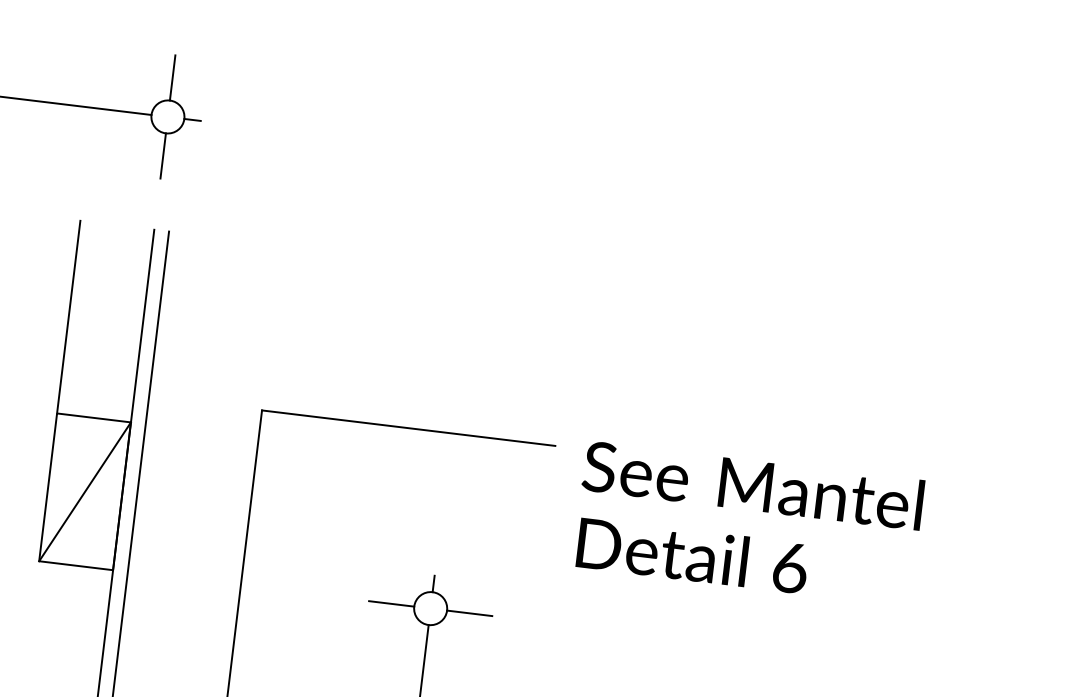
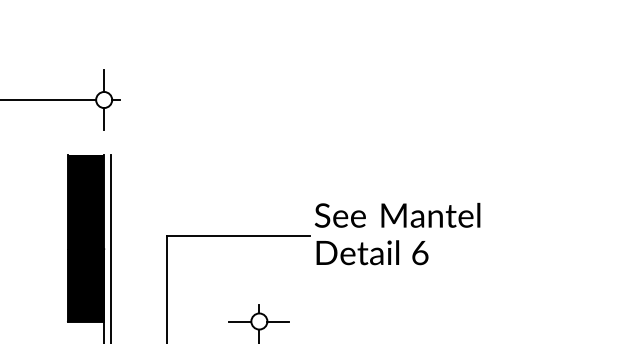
fill: (97, 395) -> (86, 238), added
text: (748, 522) -> (397, 233), moved

